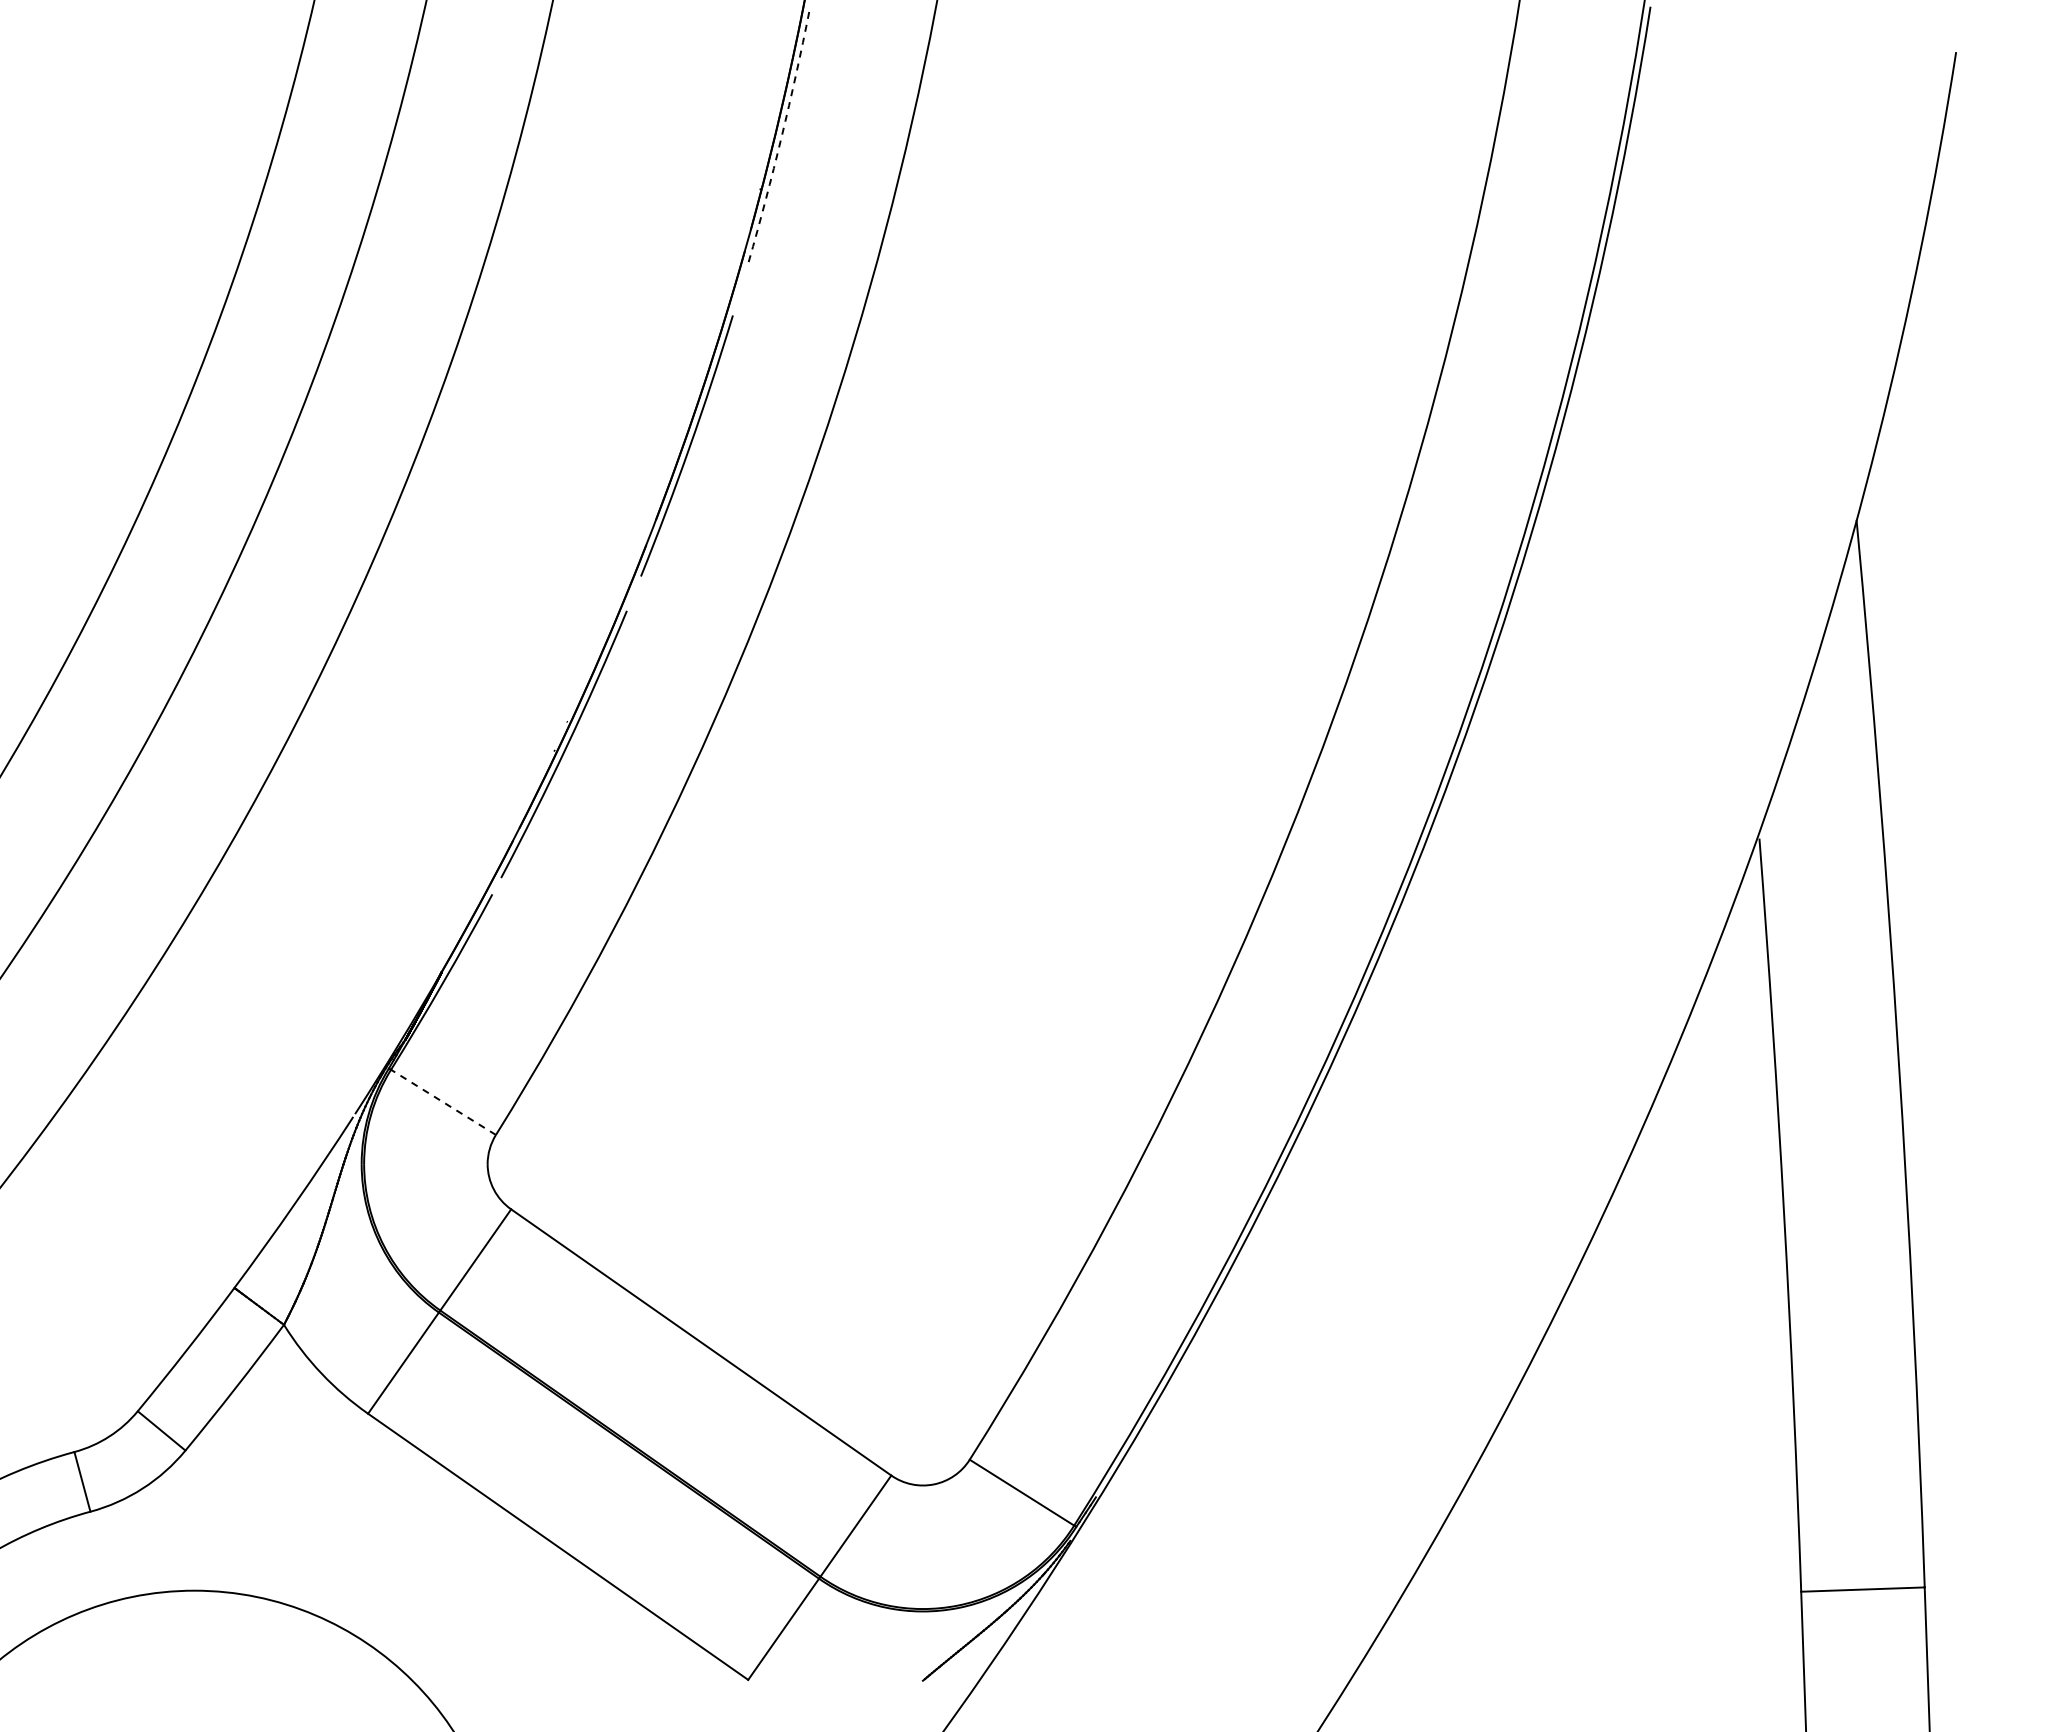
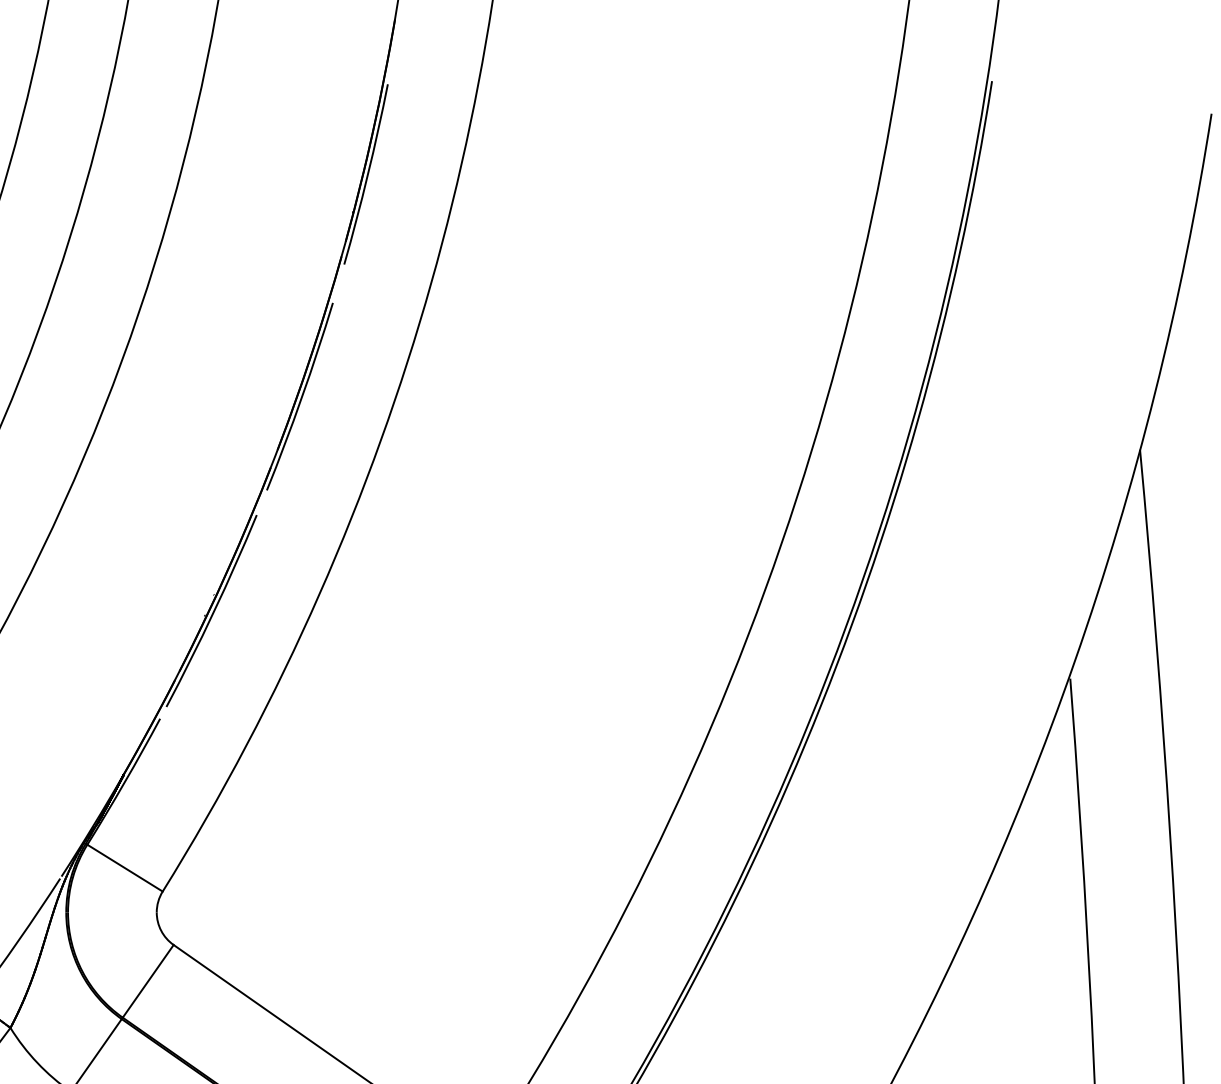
arc: (781, 137) -> (367, 175), dashed -> solid
line: (443, 1102) -> (125, 868), dashed -> solid

